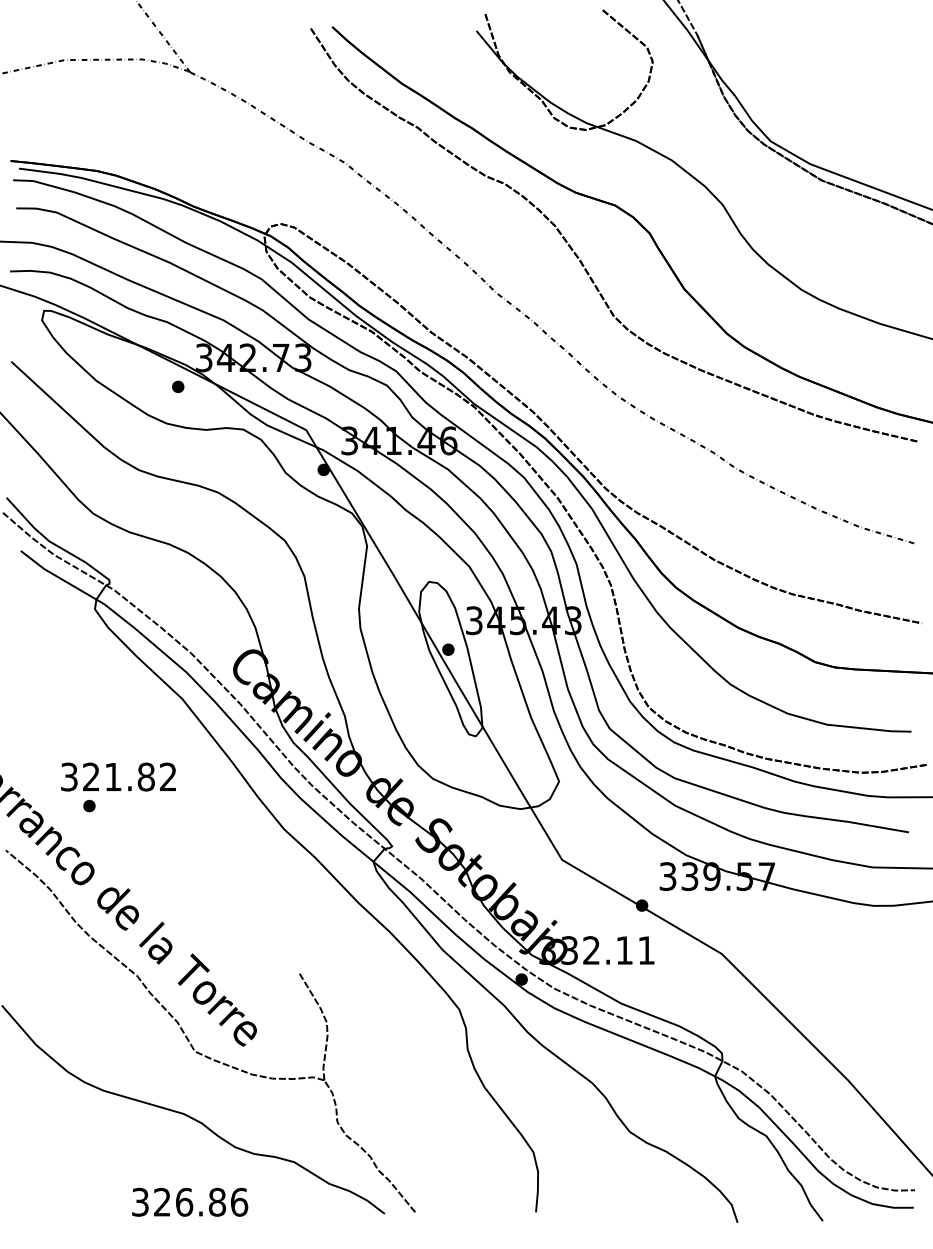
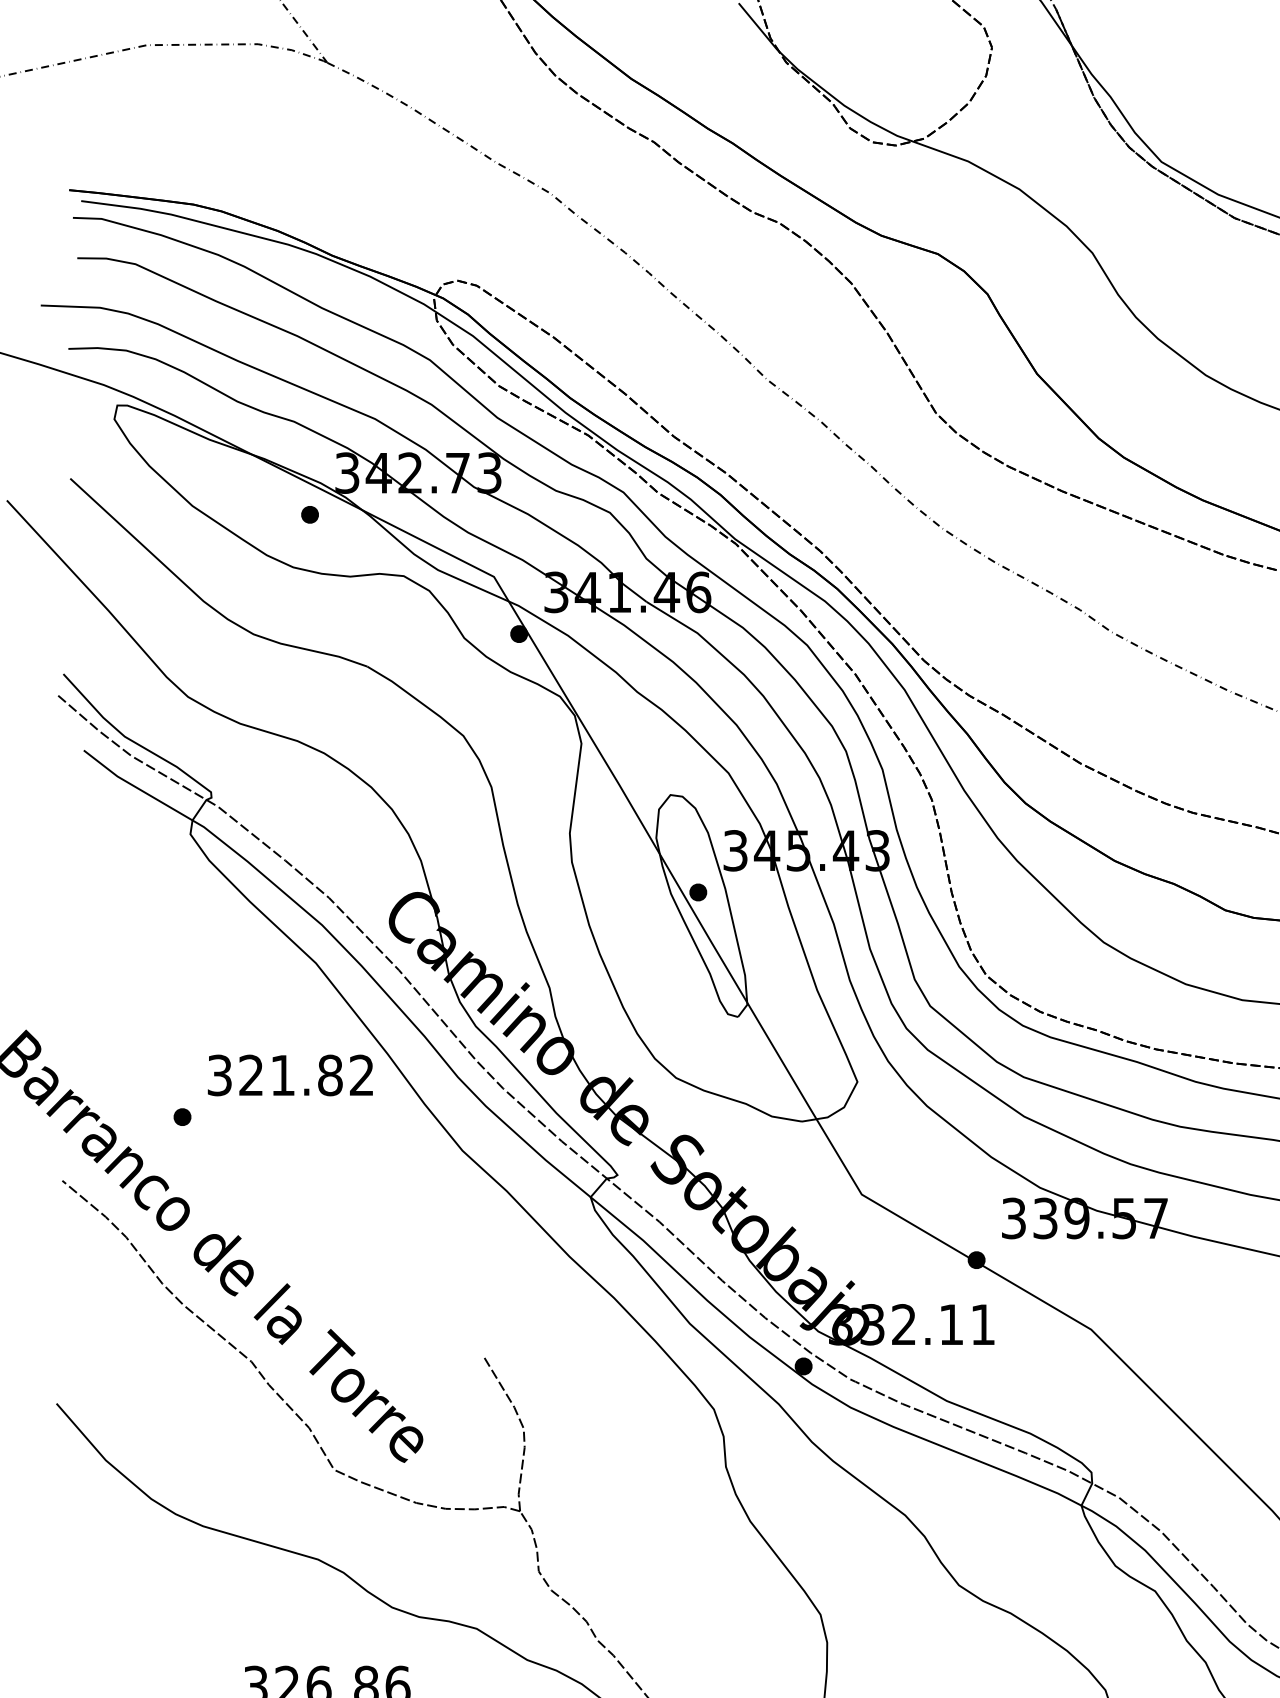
text: (118, 776) -> (290, 1074), moved

